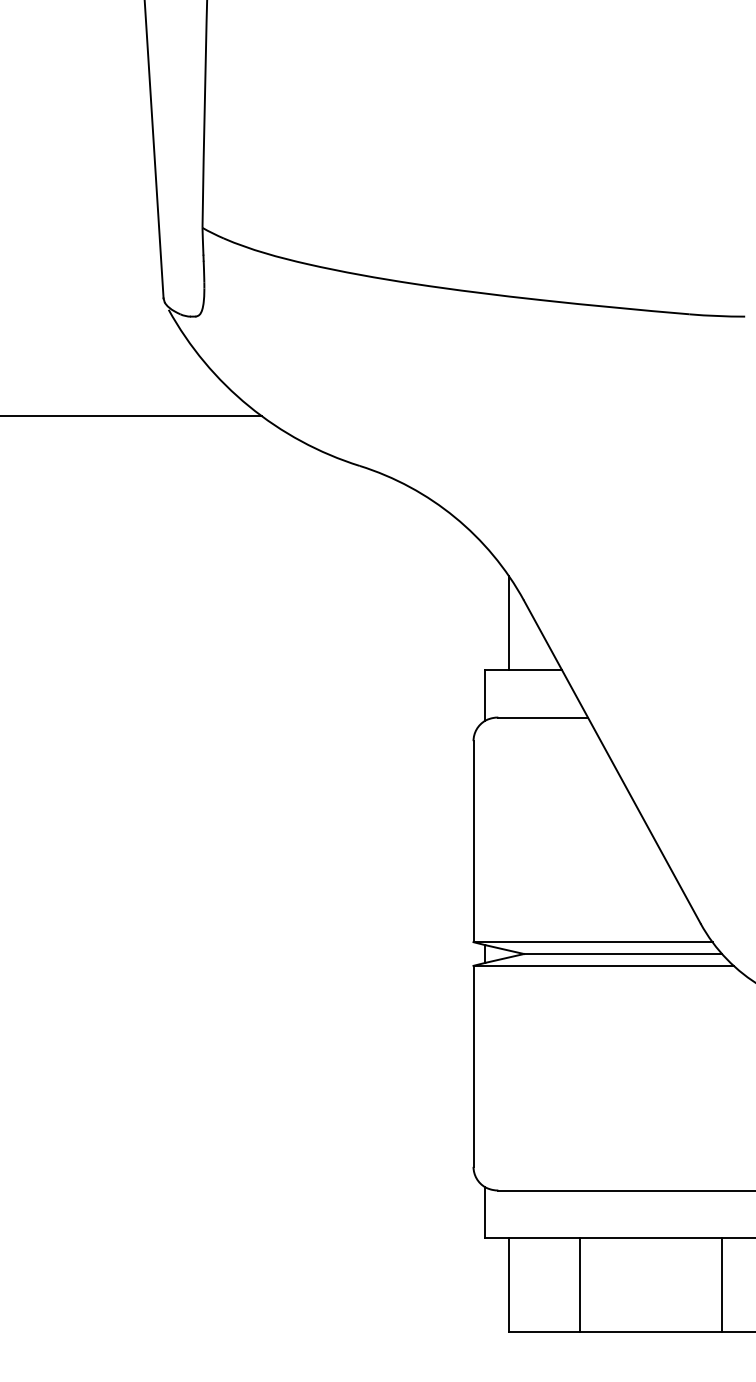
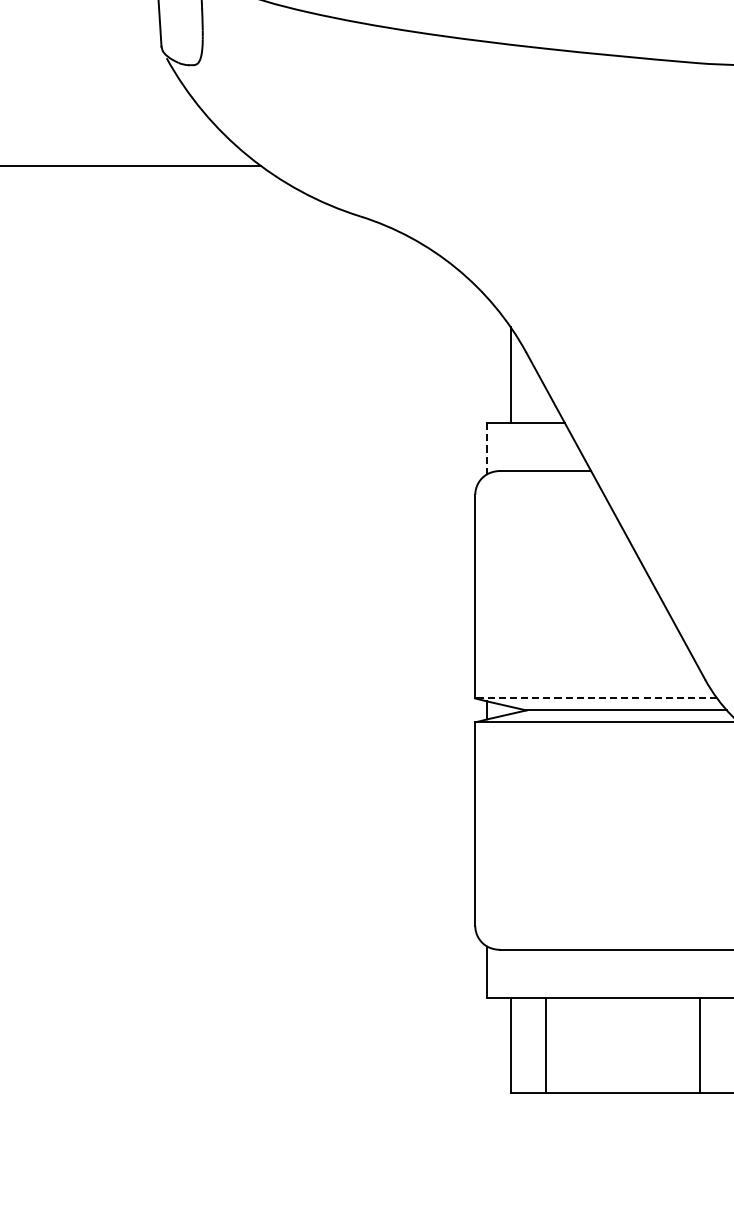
line: (485, 695) -> (487, 448), solid -> dashed
line: (593, 942) -> (596, 698), solid -> dashed
line: (579, 1284) -> (545, 1044), moved
line: (721, 1284) -> (699, 1044), moved

